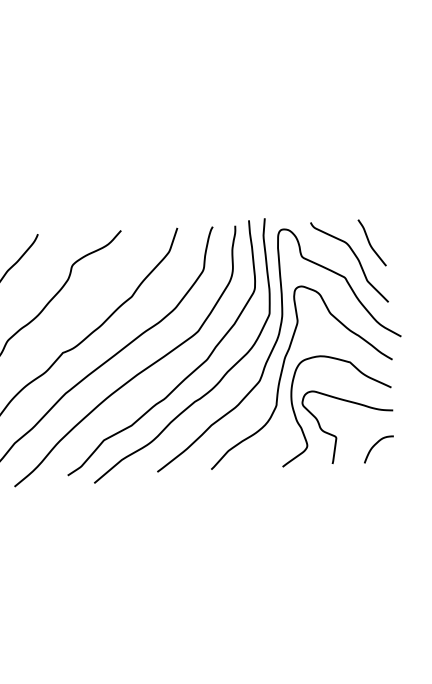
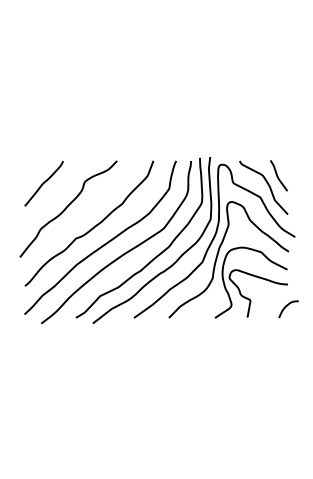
curve: (375, 446) -> (286, 307), moved

